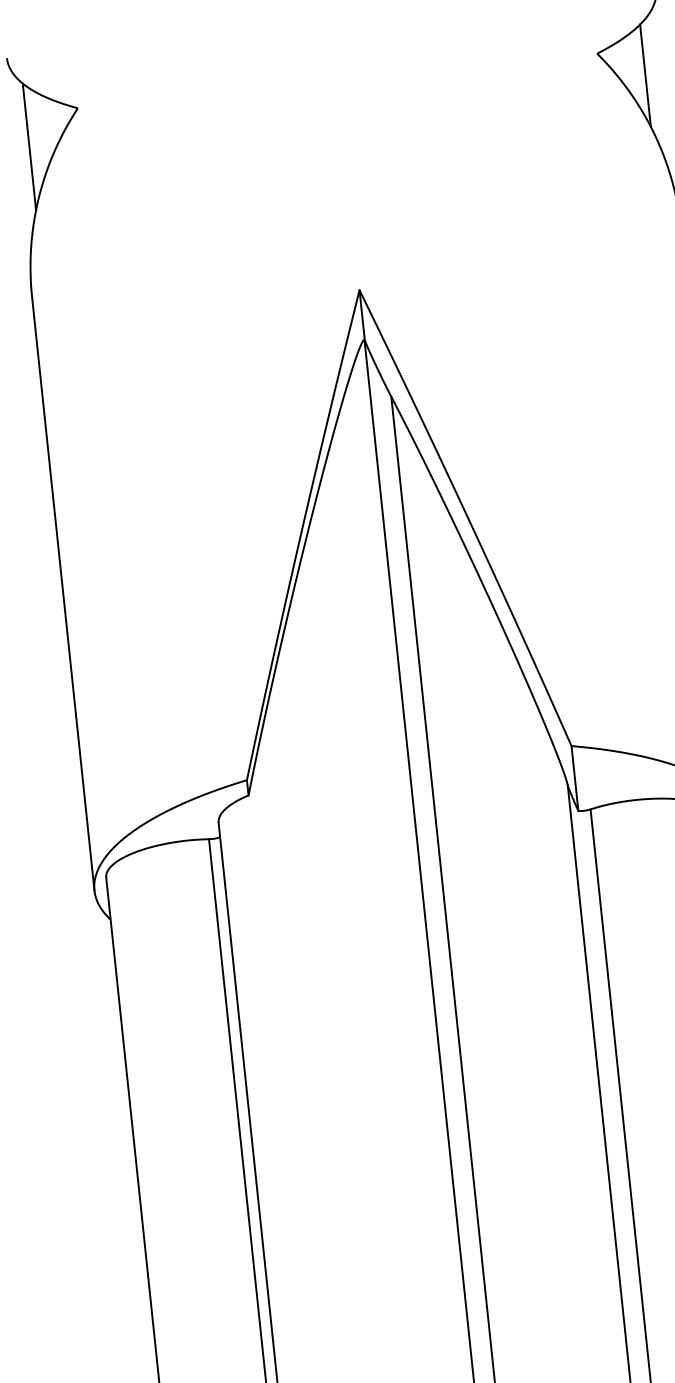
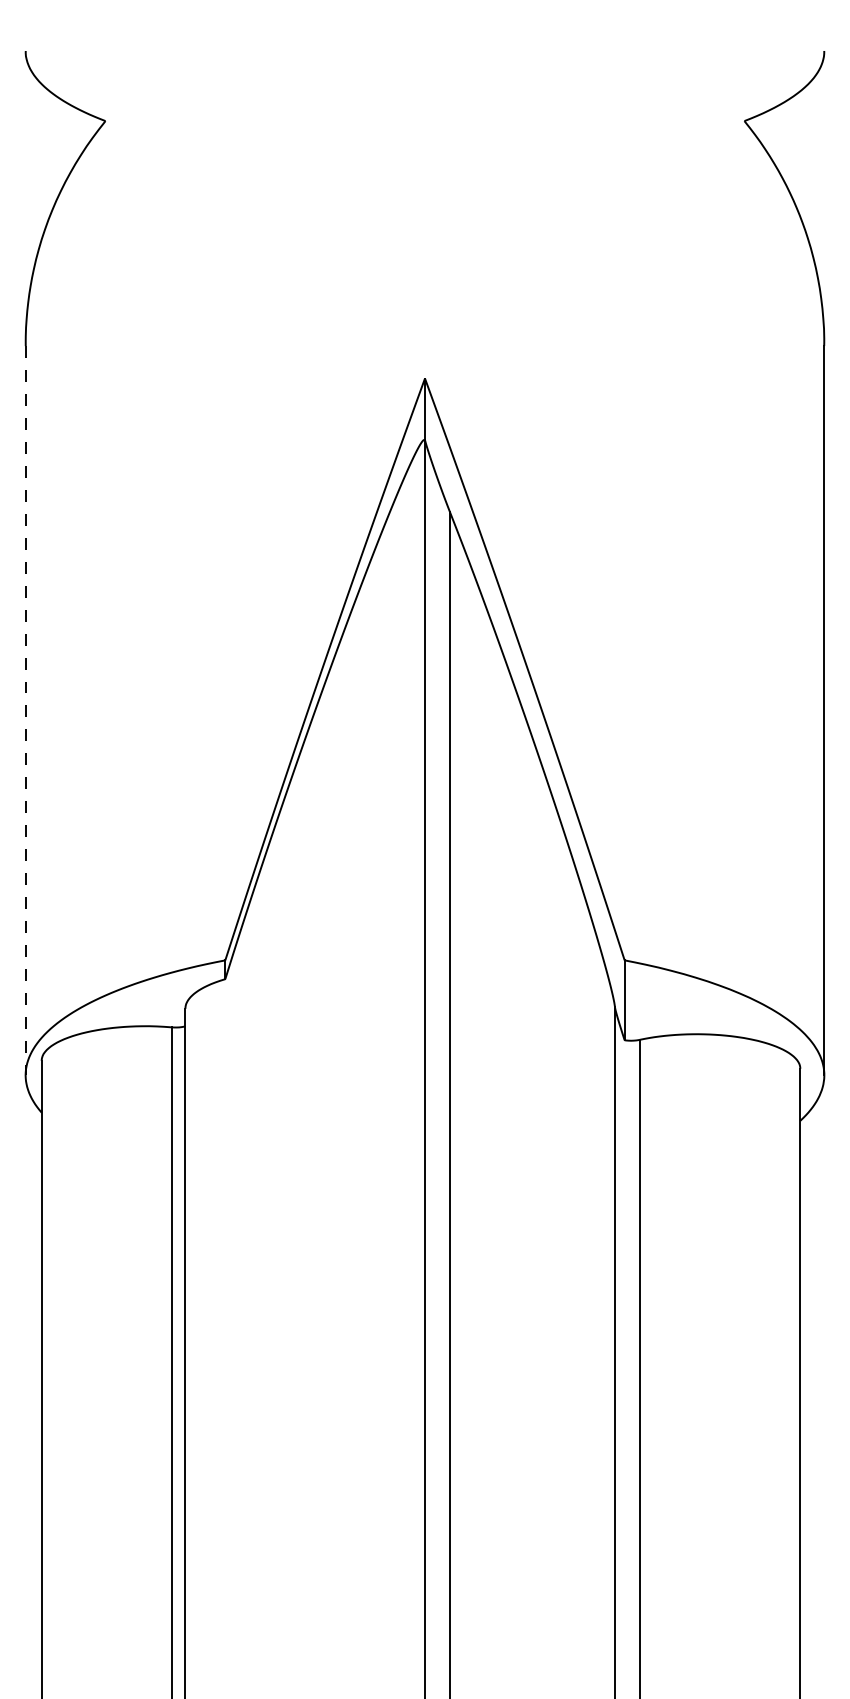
line: (645, 75) -> (800, 153), removed
line: (29, 146) -> (41, 161), removed
line: (63, 594) -> (25, 710), solid -> dashed

